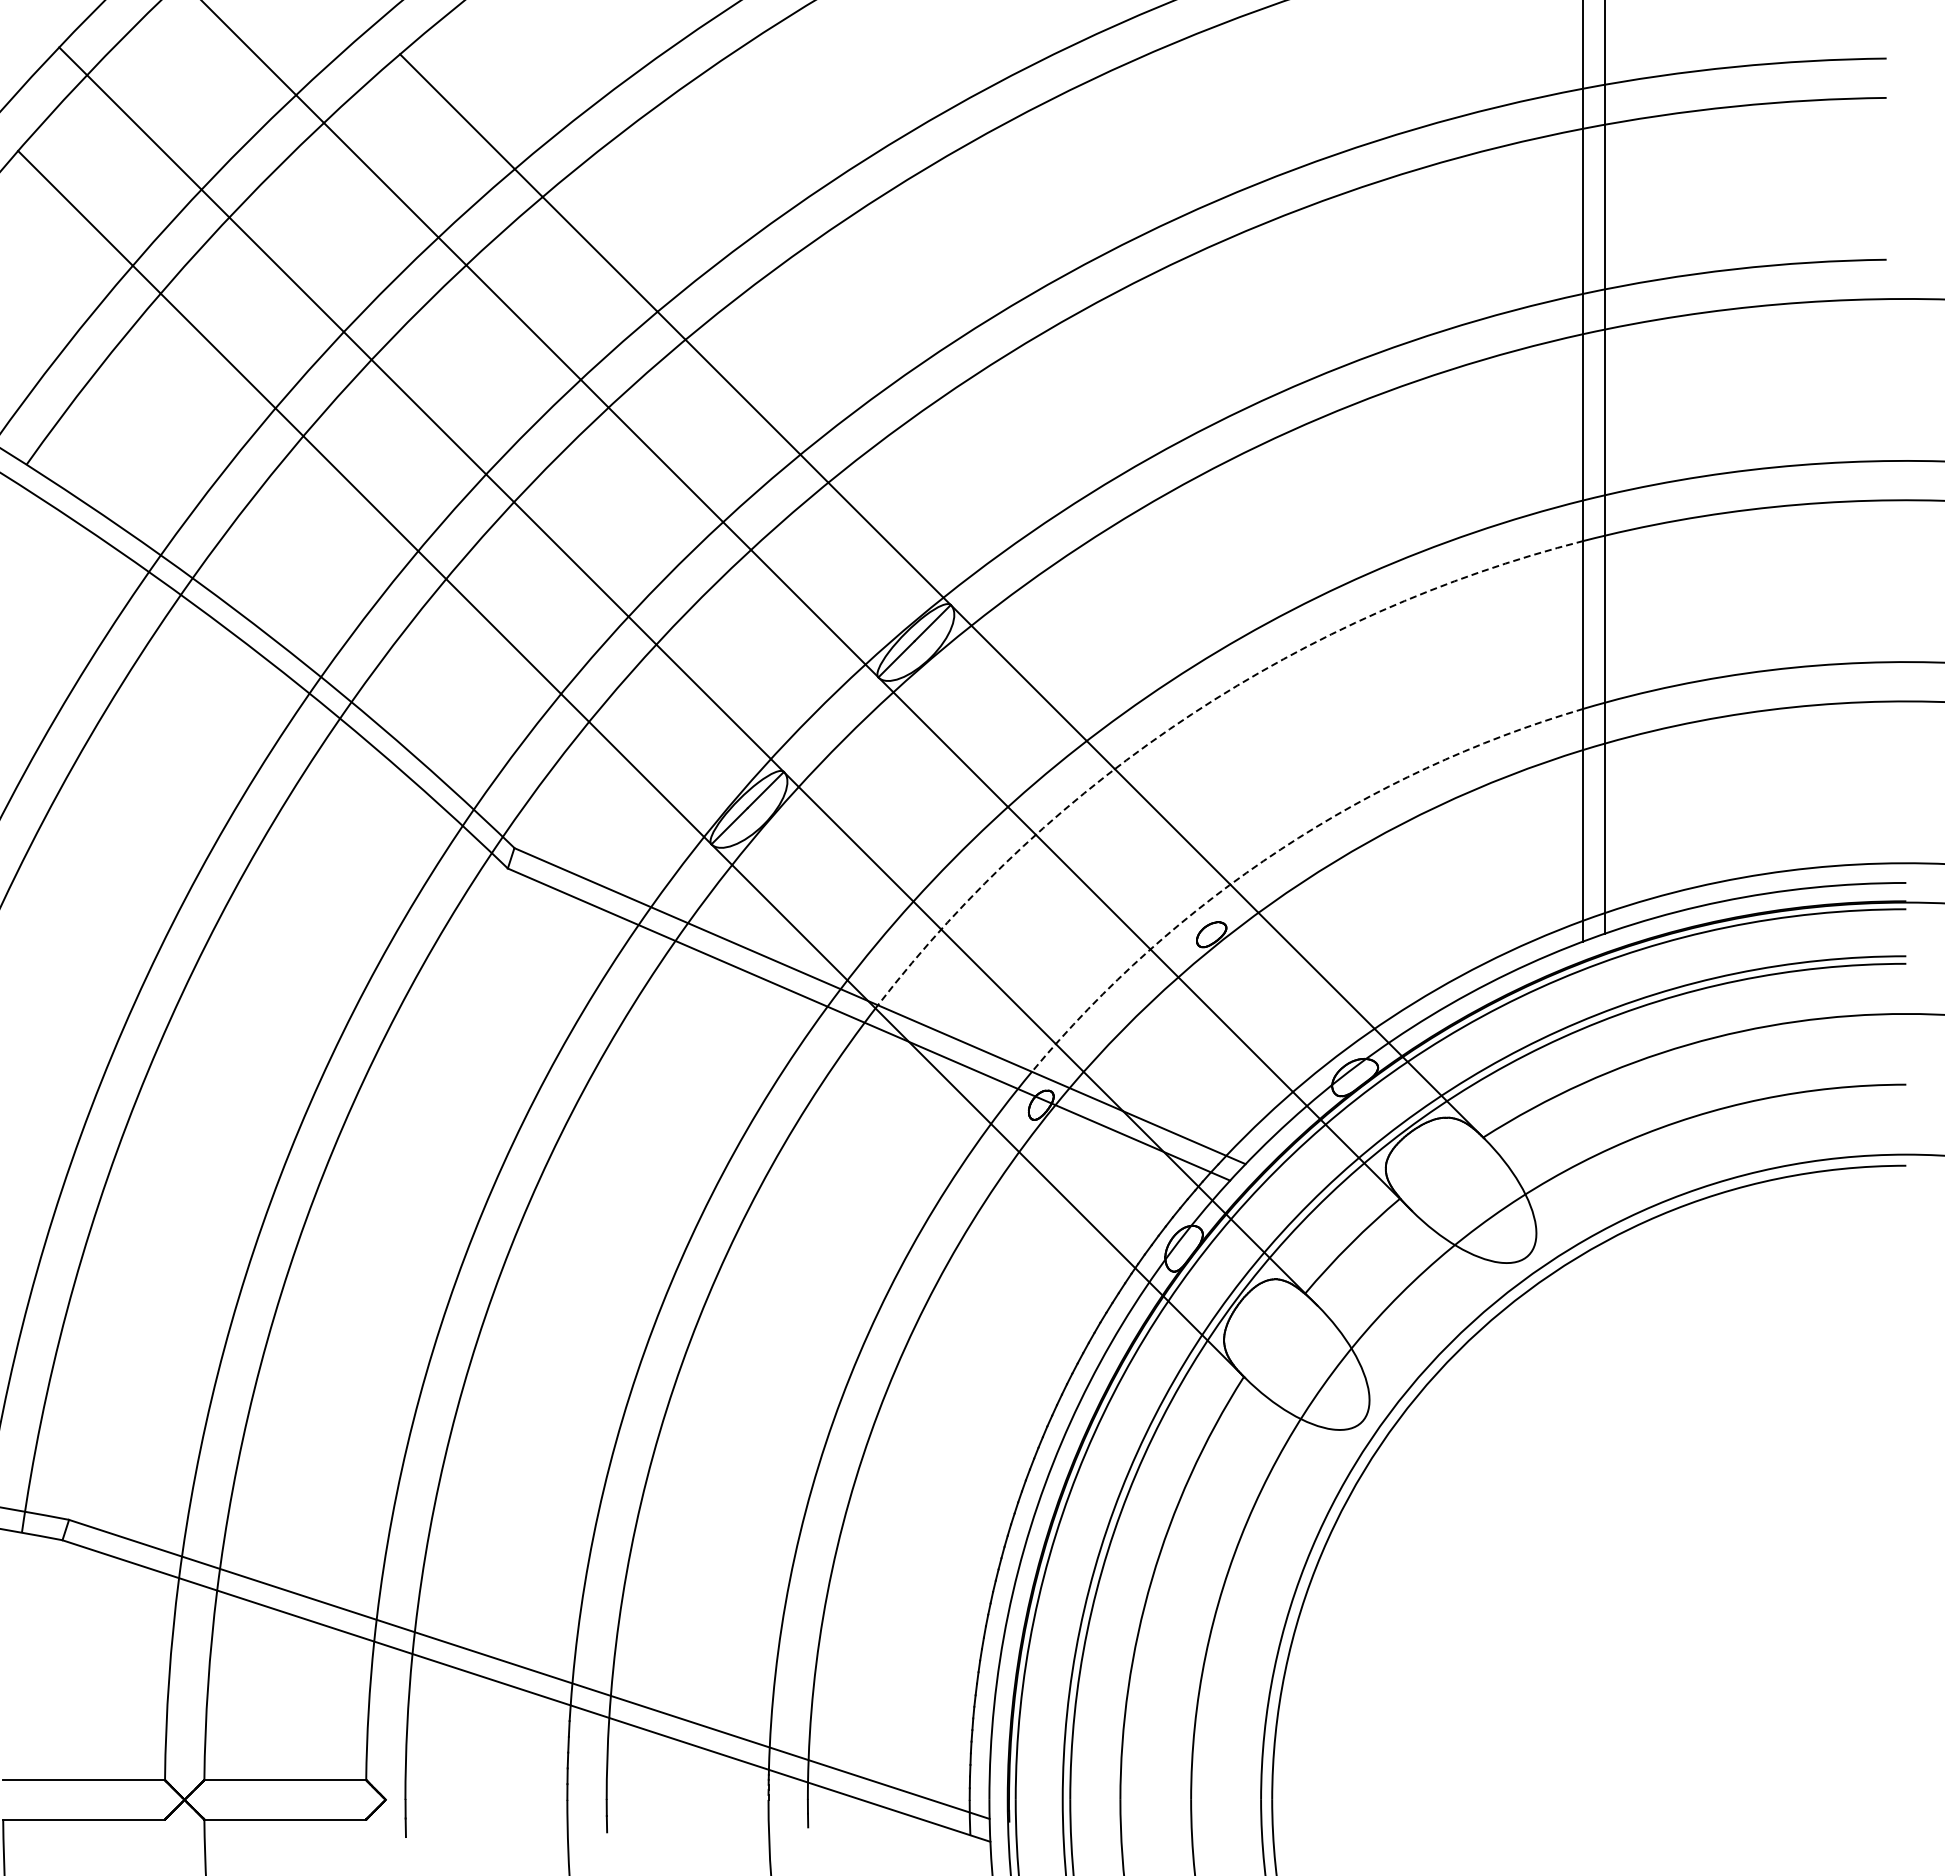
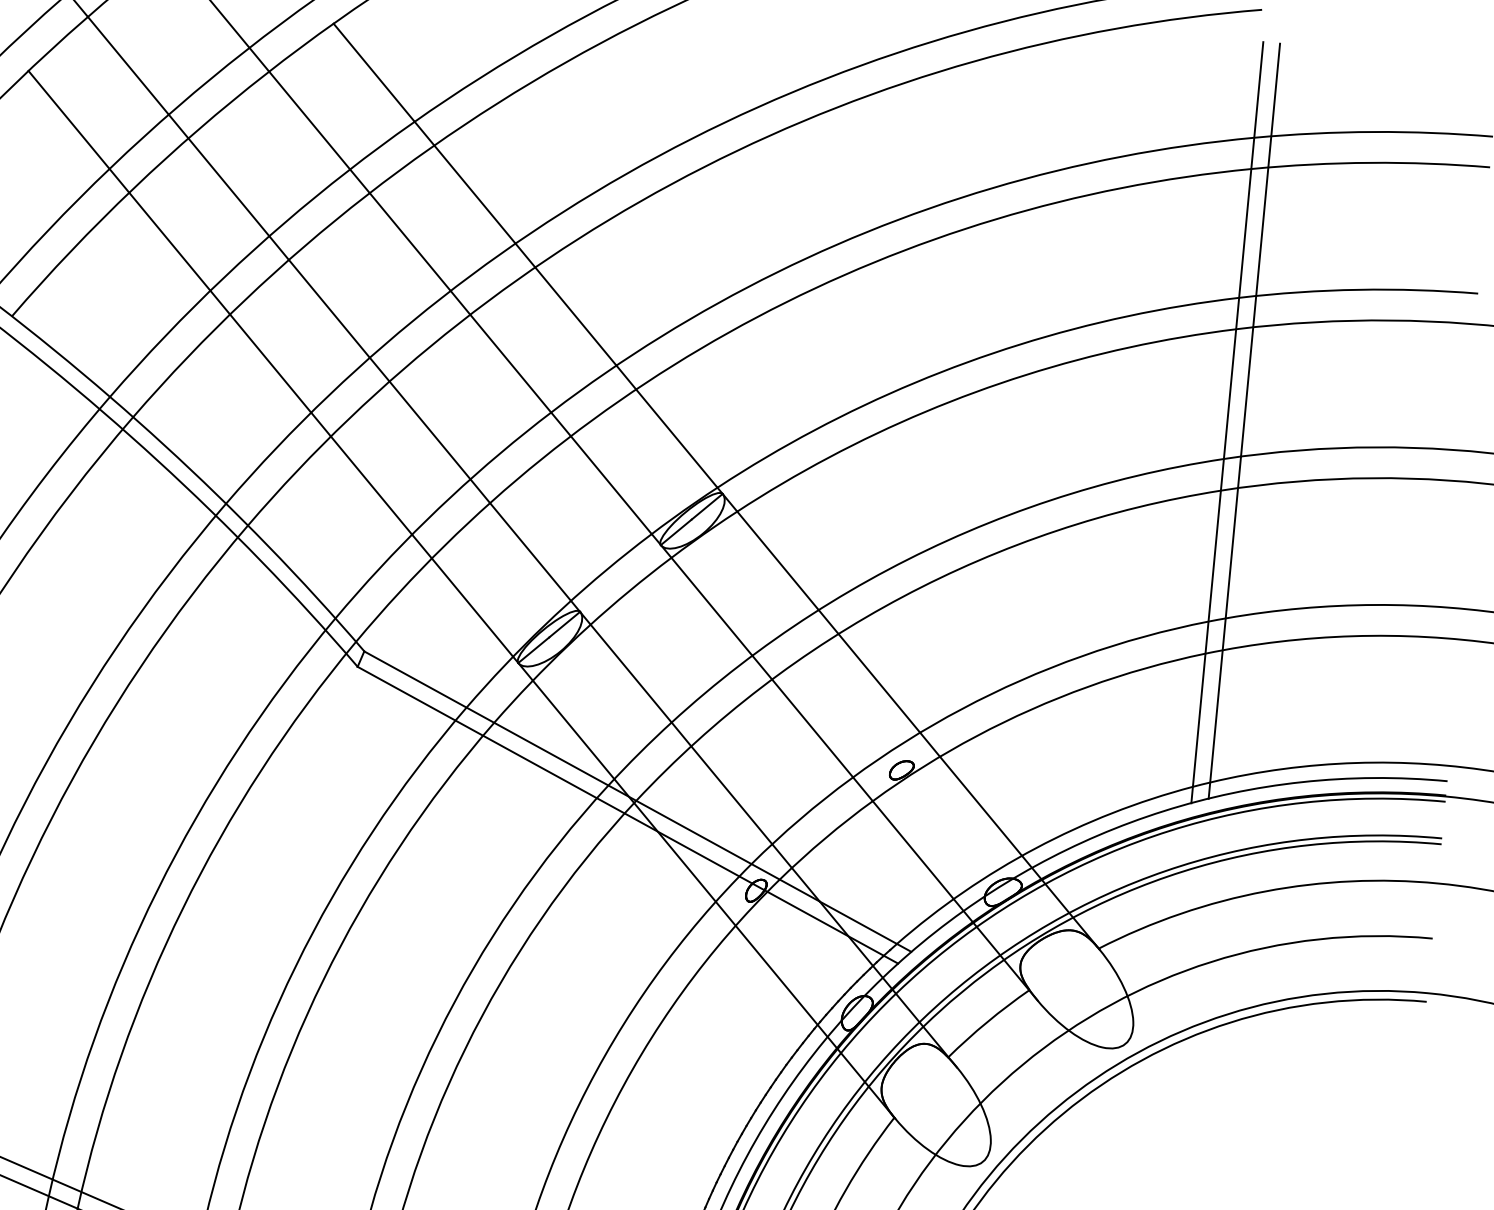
arc: (1191, 714) -> (902, 597), dashed -> solid
arc: (1280, 849) -> (961, 708), dashed -> solid

